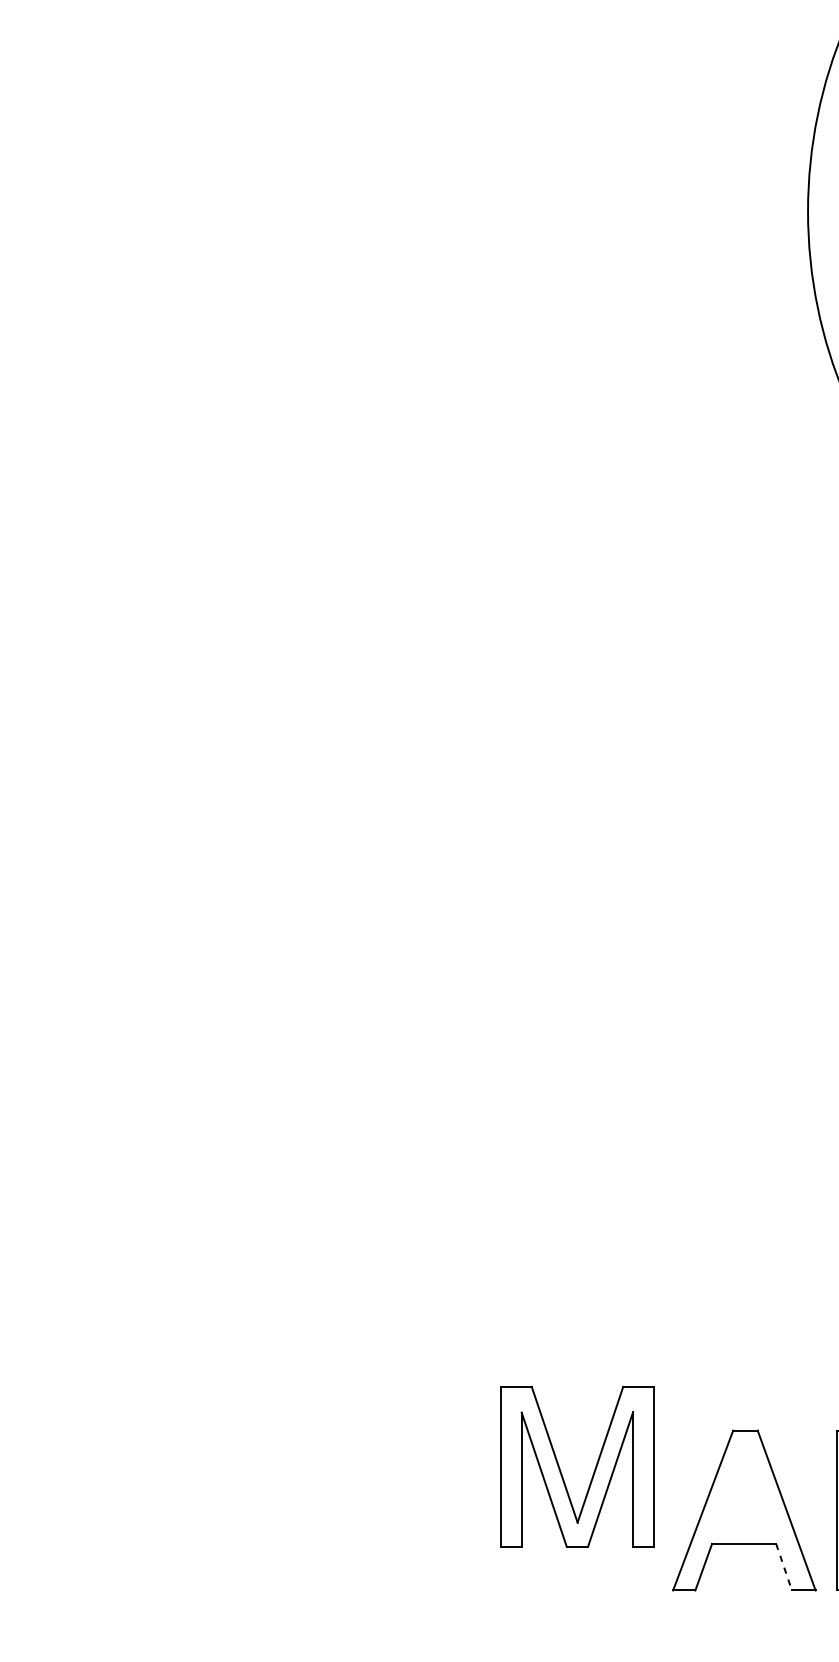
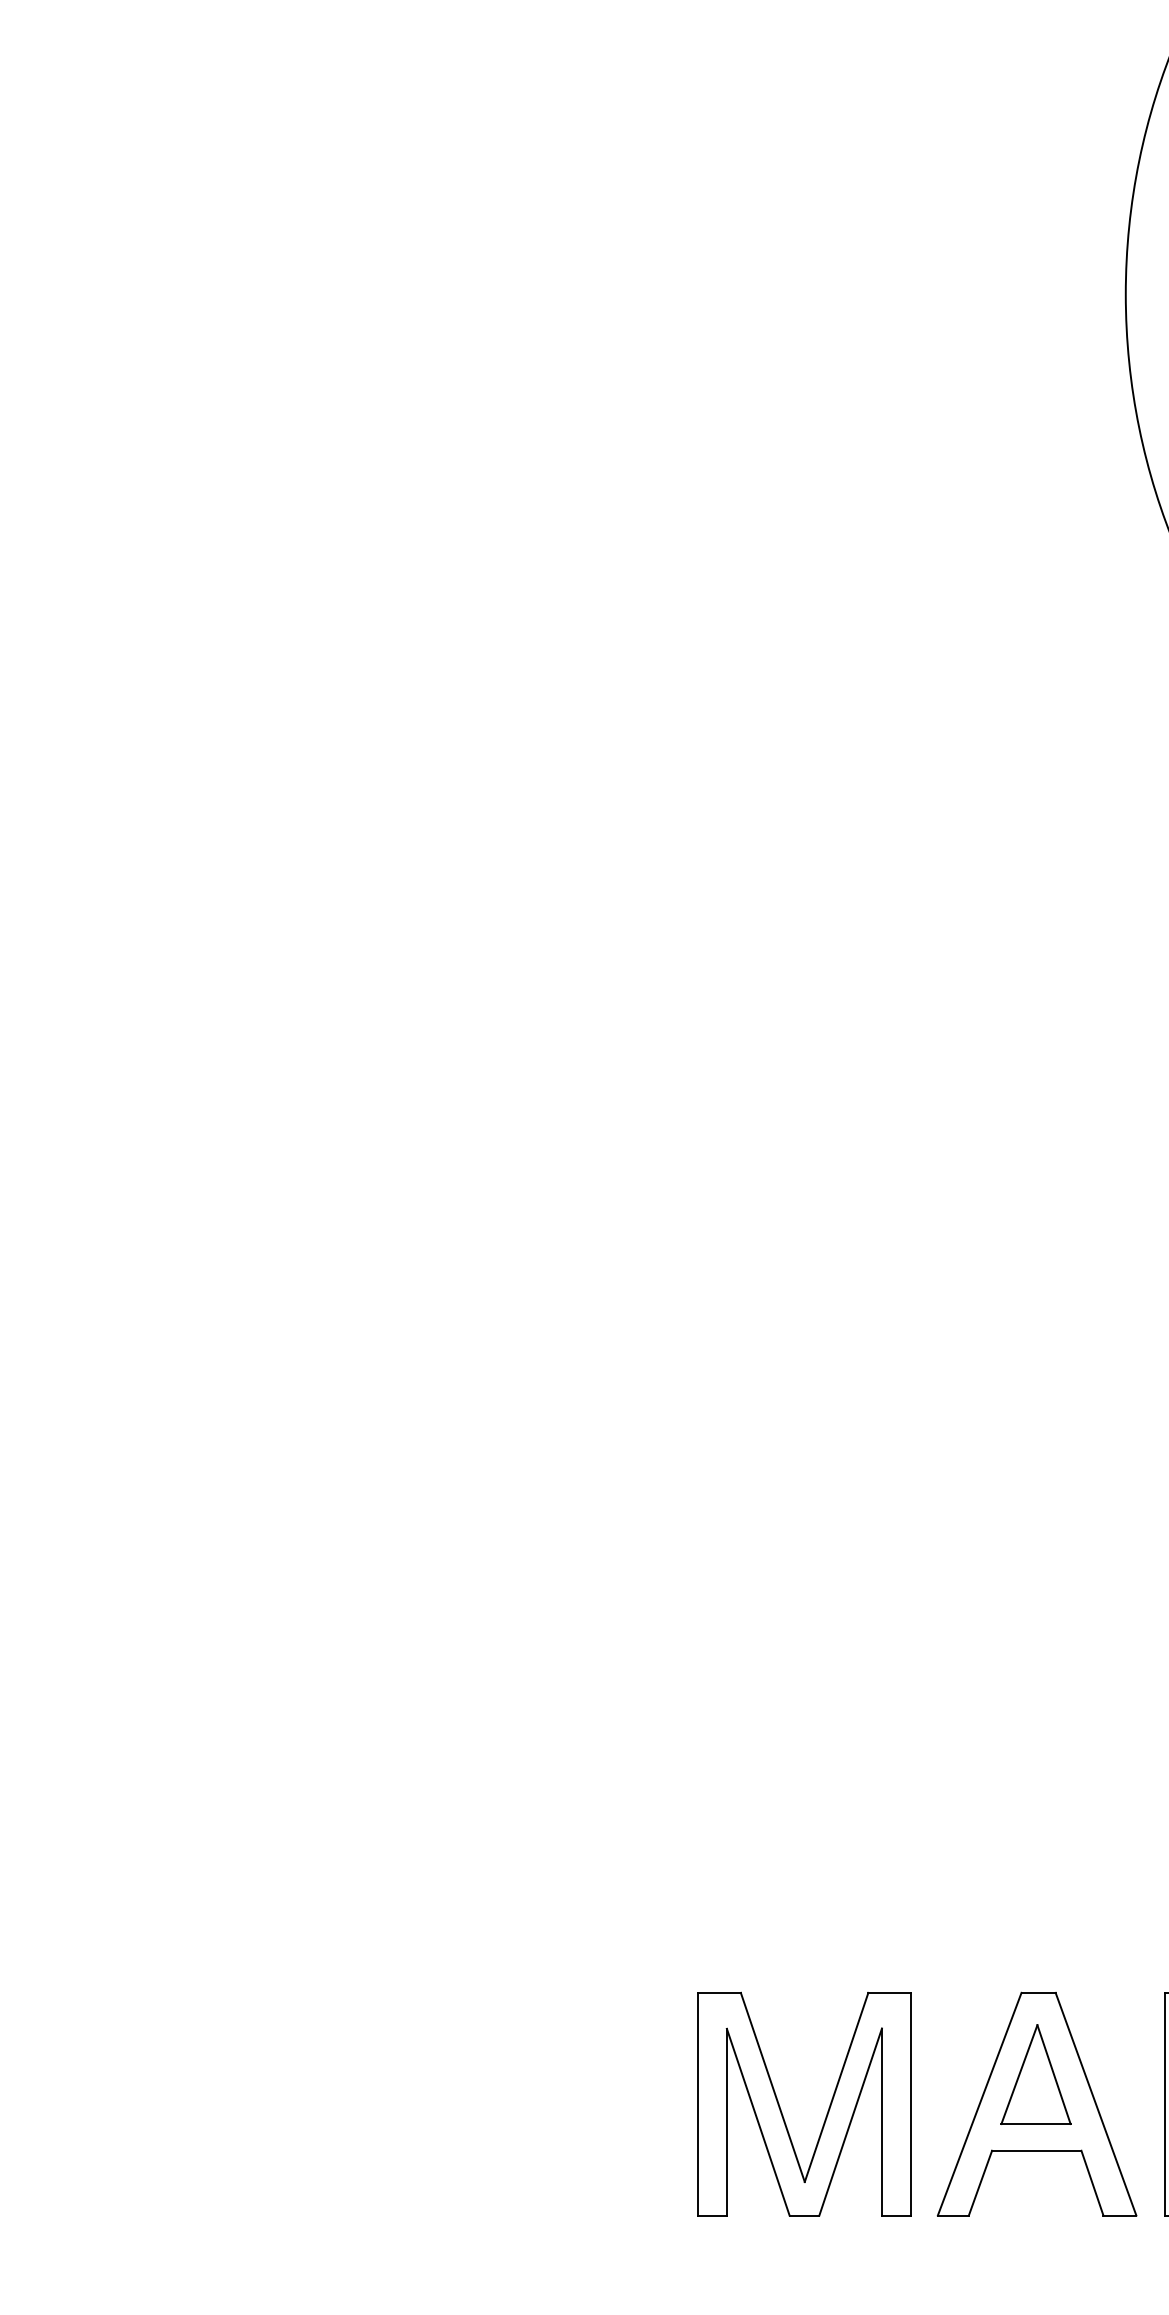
part: (560, 1470) -> (781, 2109), moved
part: (743, 1489) -> (1035, 2074), added
line: (784, 1567) -> (1092, 2183), dashed -> solid

